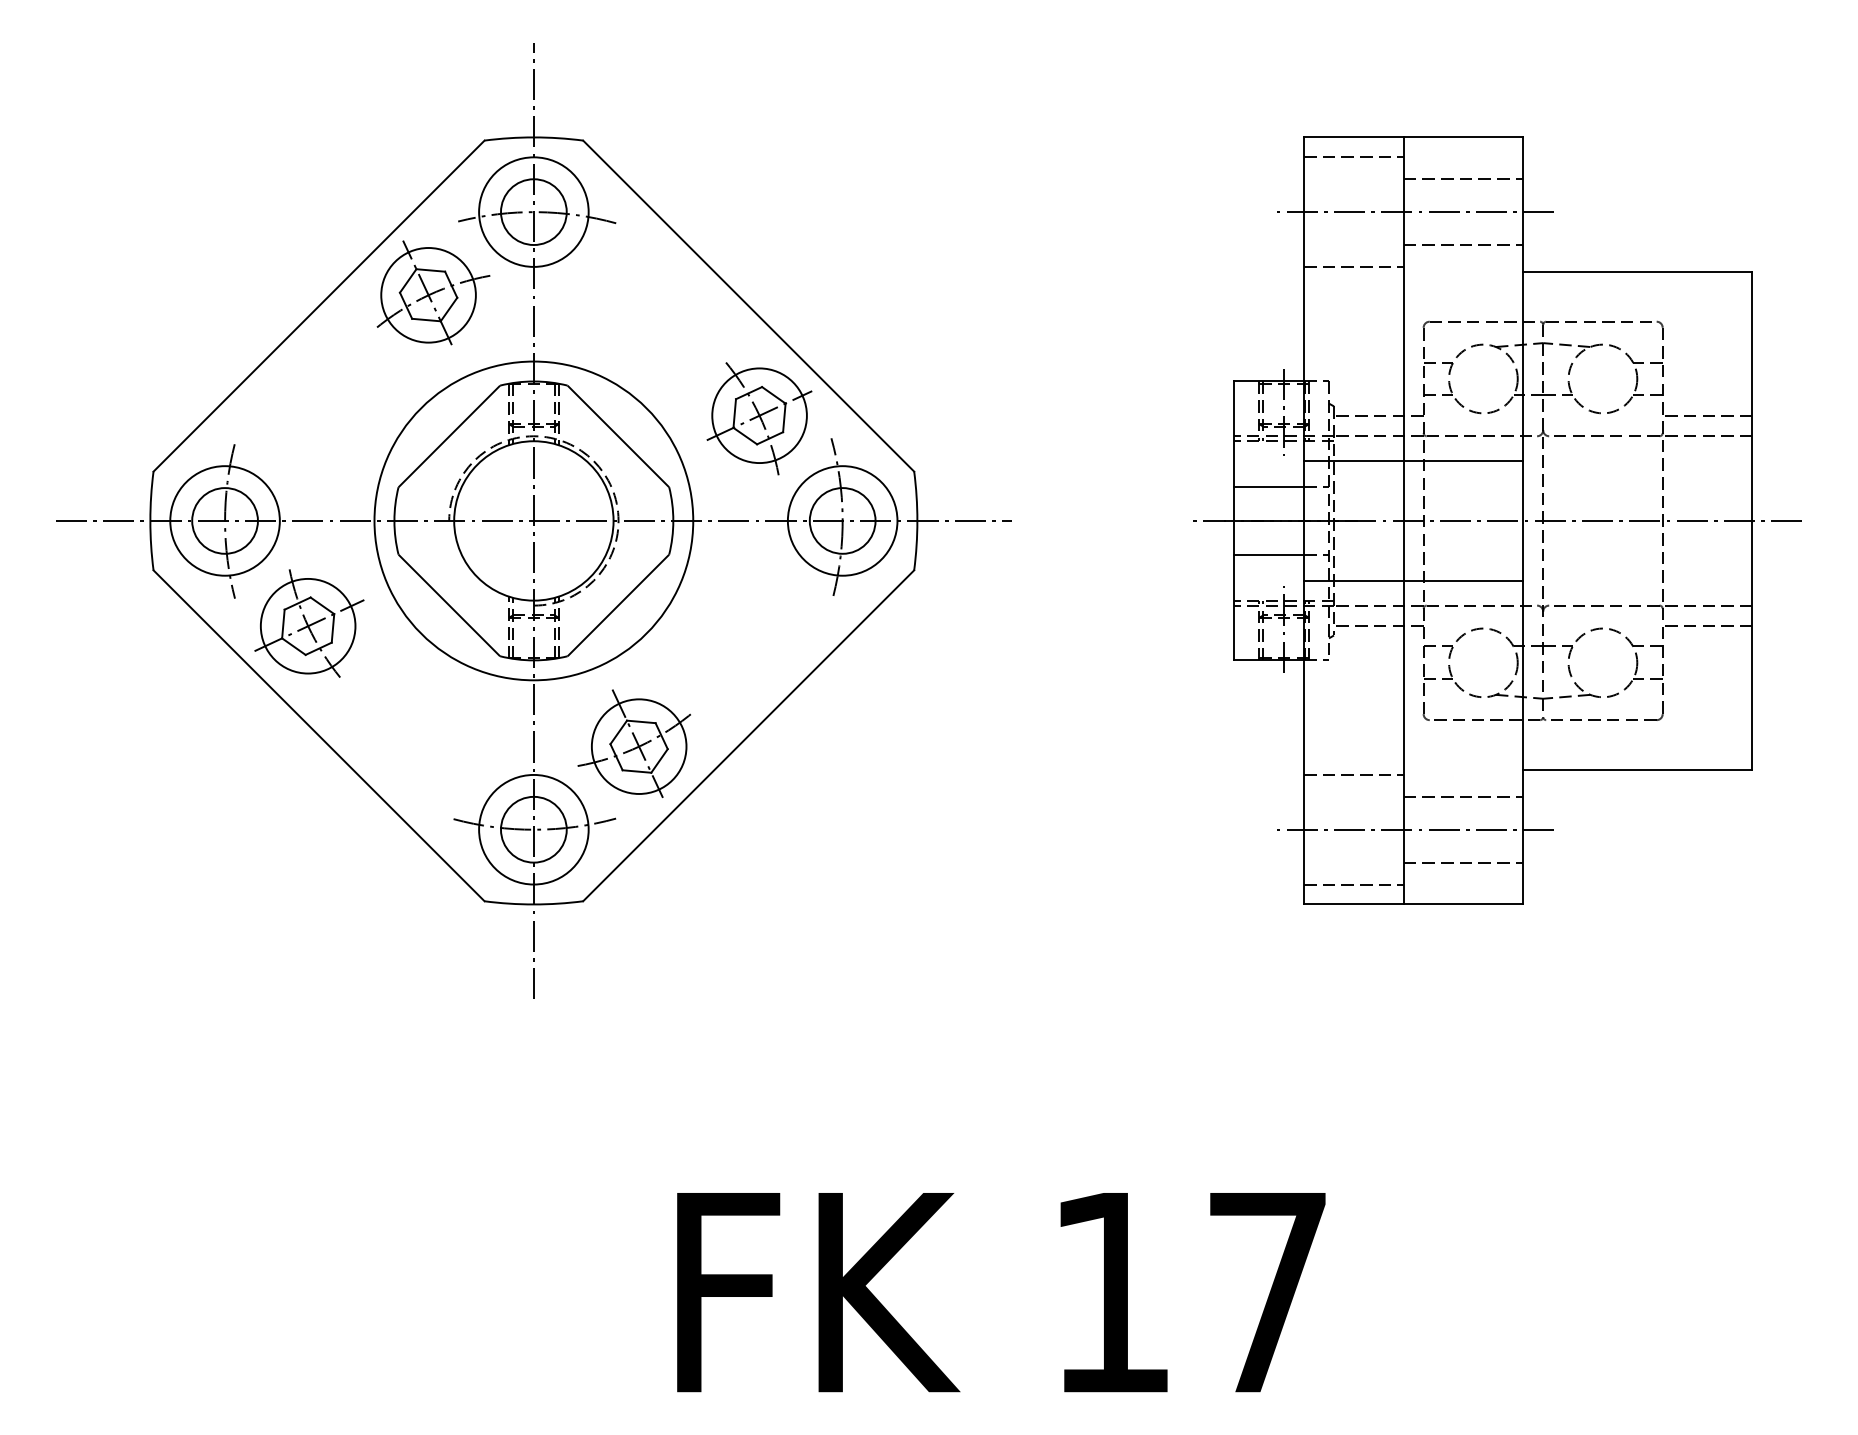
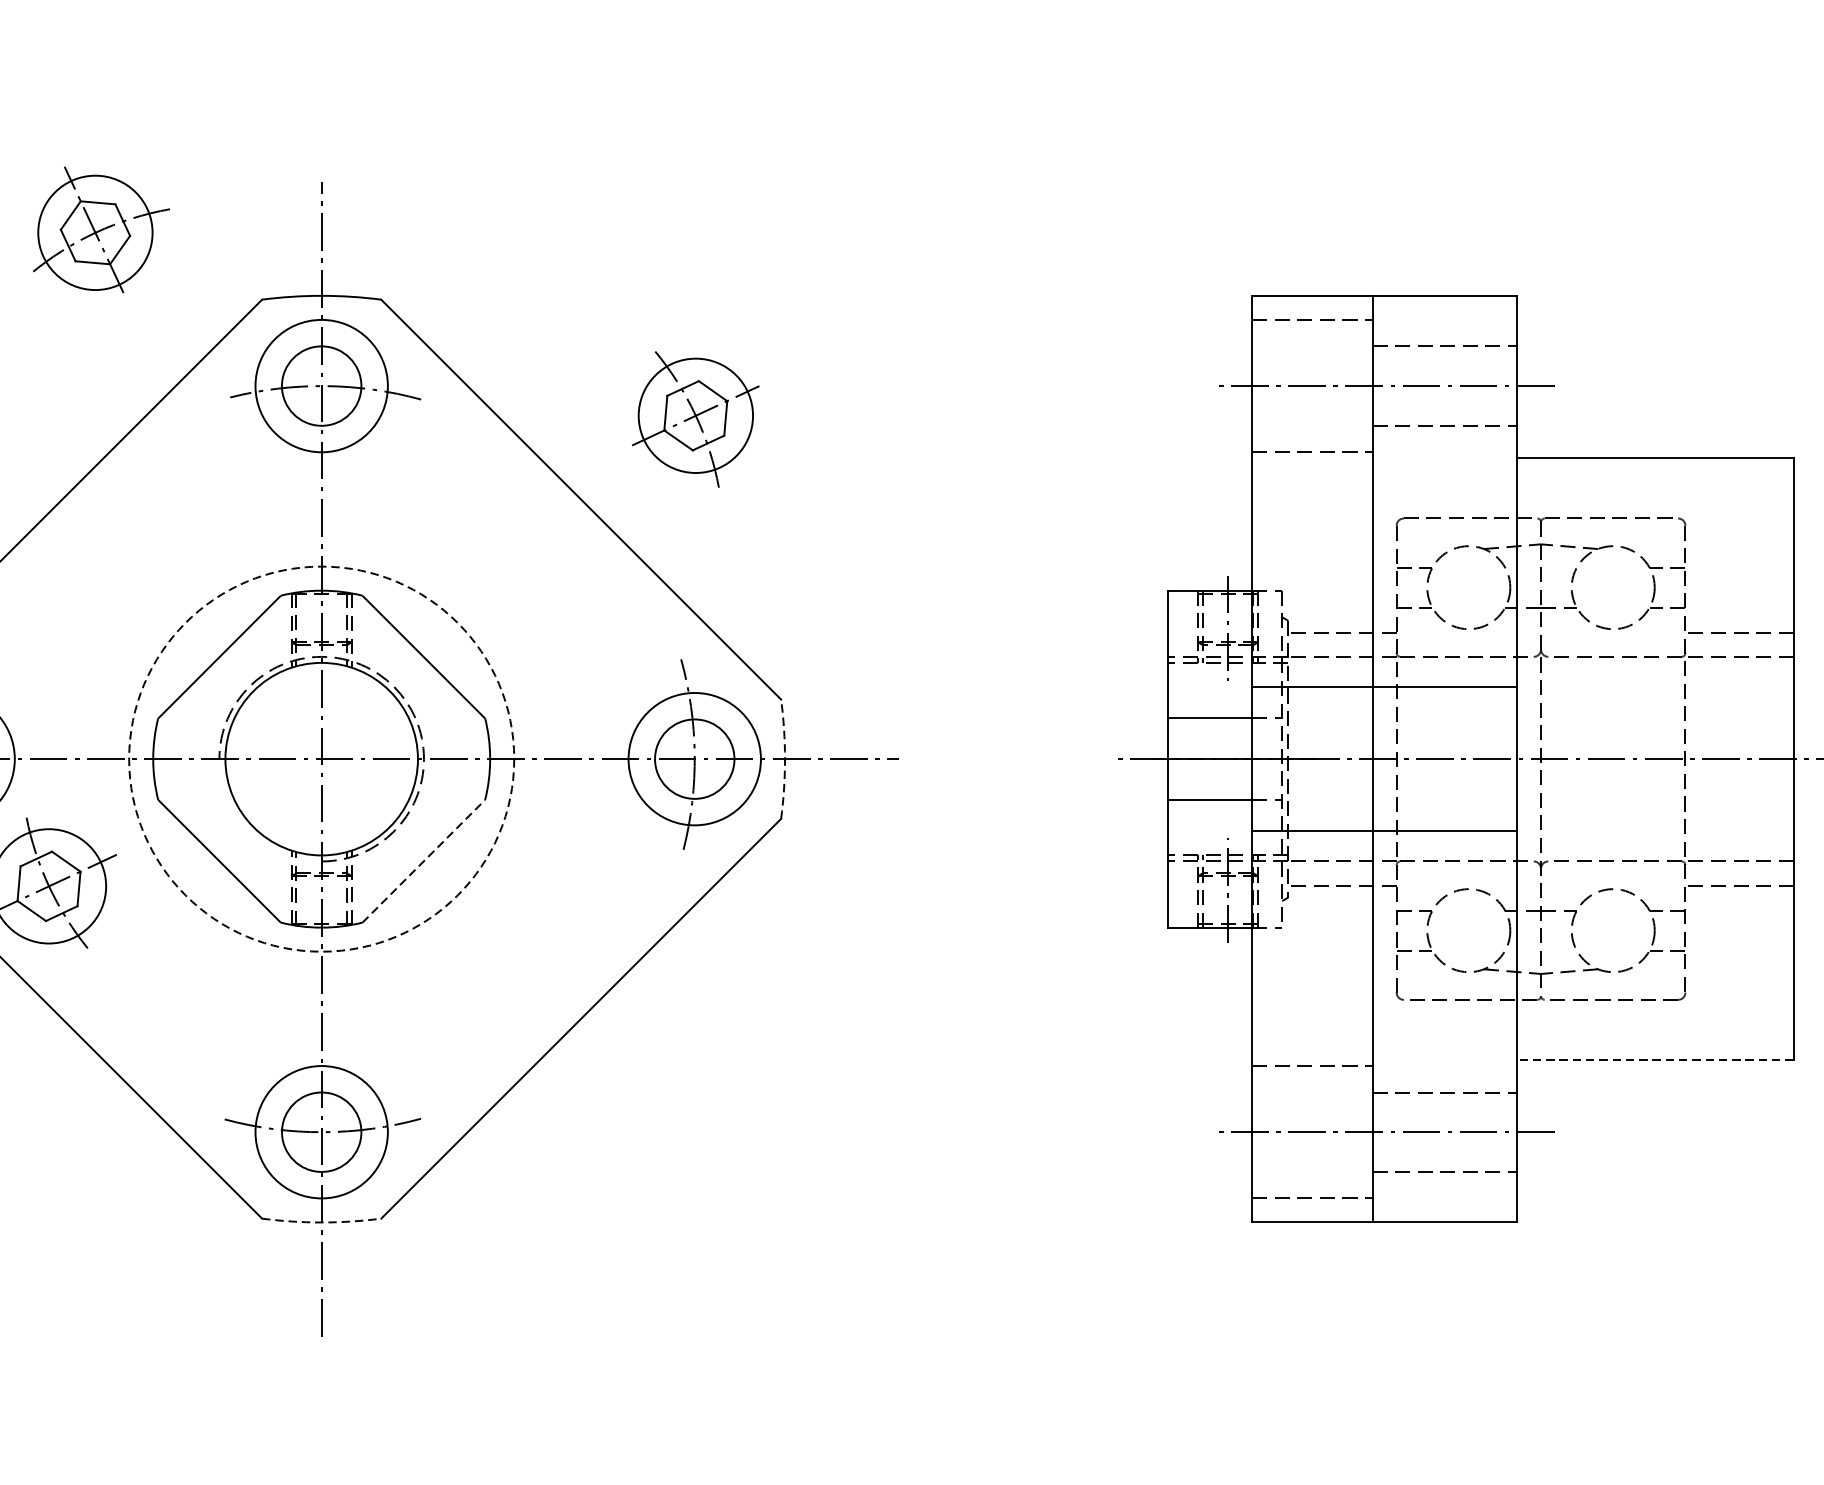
part: (433, 292) -> (101, 229), moved
part: (759, 418) -> (695, 419), moved
circle: (533, 520) -> (321, 758), solid -> dashed
arc: (917, 520) -> (785, 758), solid -> dashed
line: (618, 605) -> (423, 861), solid -> dashed
part: (633, 743) -> (442, 1028), removed
line: (1637, 769) -> (1654, 1059), solid -> dashed
arc: (533, 904) -> (321, 1222), solid -> dashed

